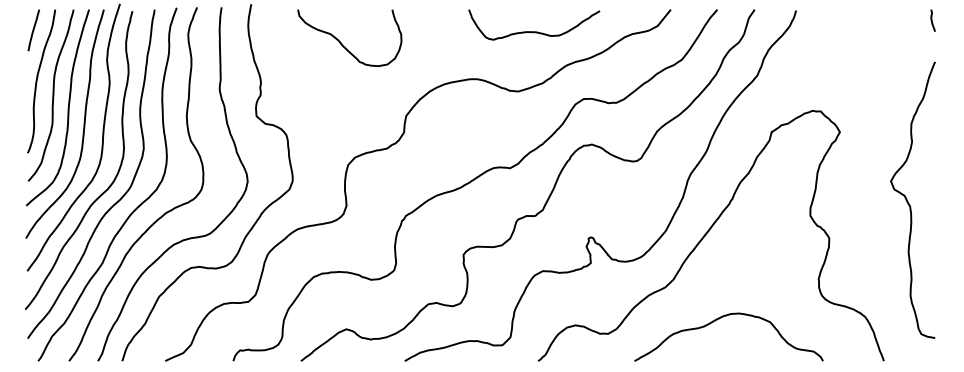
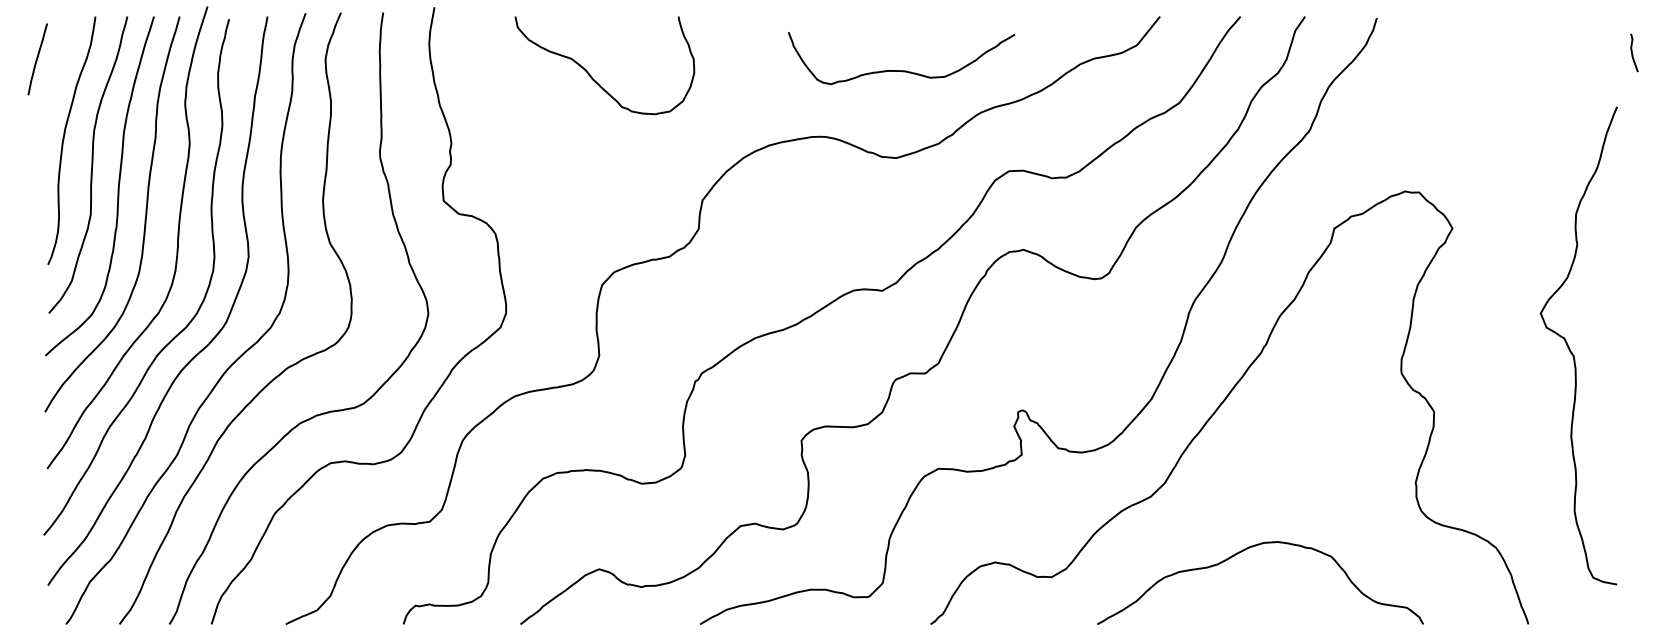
curve: (932, 20) -> (1633, 52), moved
line: (33, 30) -> (37, 59), moved
curve: (534, 31) -> (901, 69), moved

